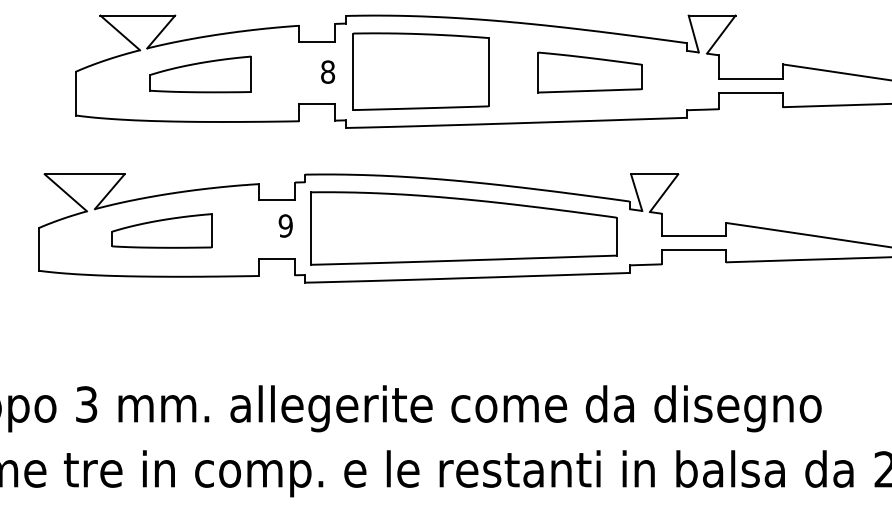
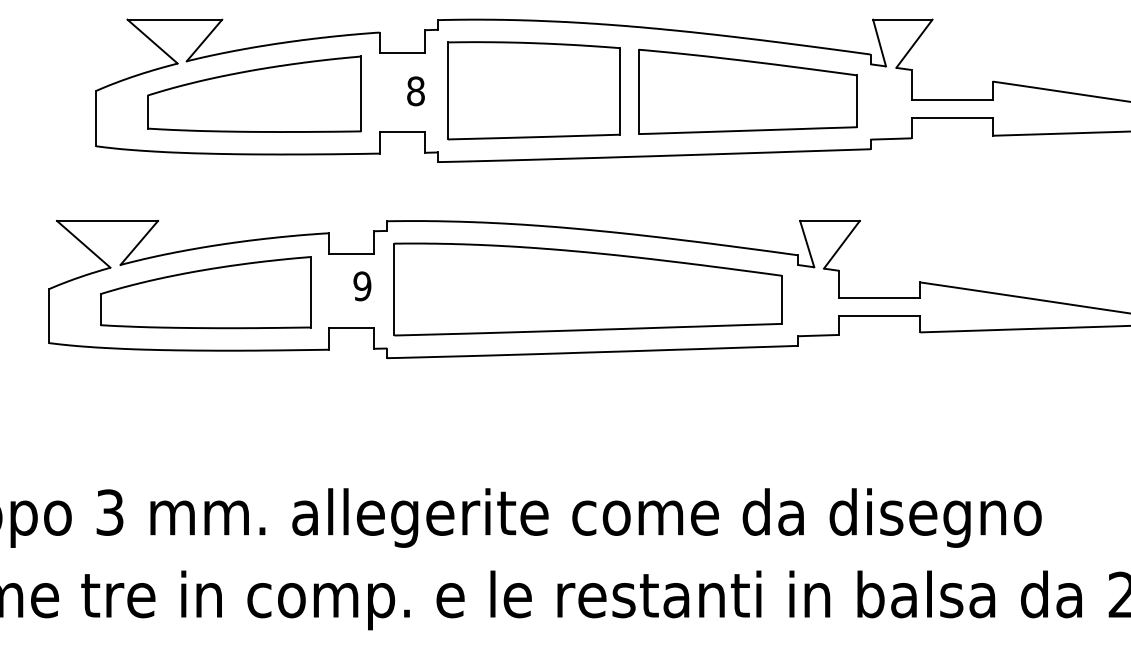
part: (589, 72) -> (747, 91), size x1.67
part: (200, 74) -> (254, 94), size x1.67
part: (161, 230) -> (204, 292), size x1.67

